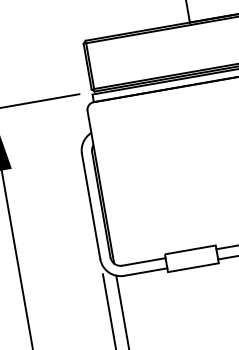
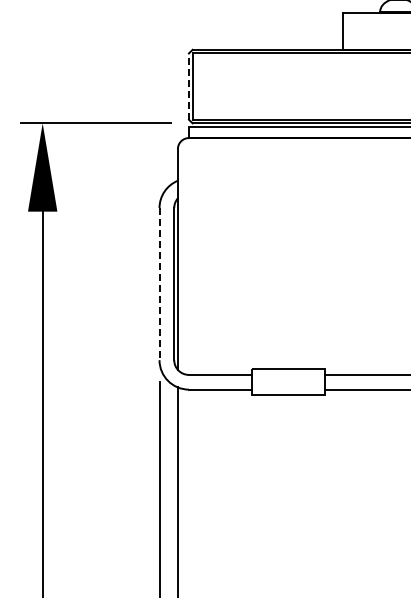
line: (87, 66) -> (188, 86), solid -> dashed
line: (91, 206) -> (159, 284), solid -> dashed

